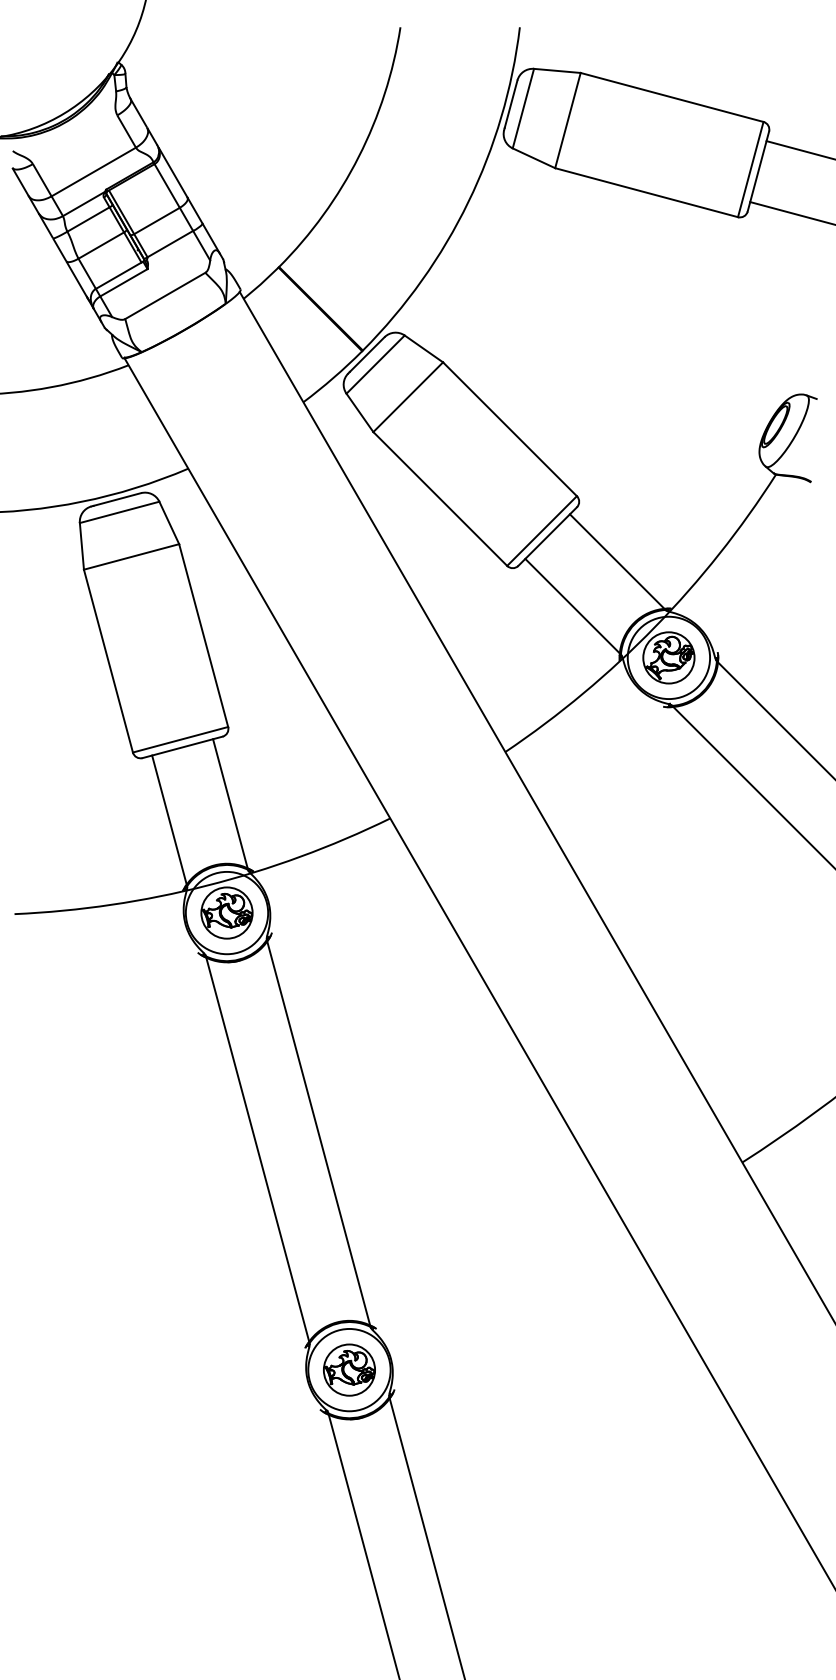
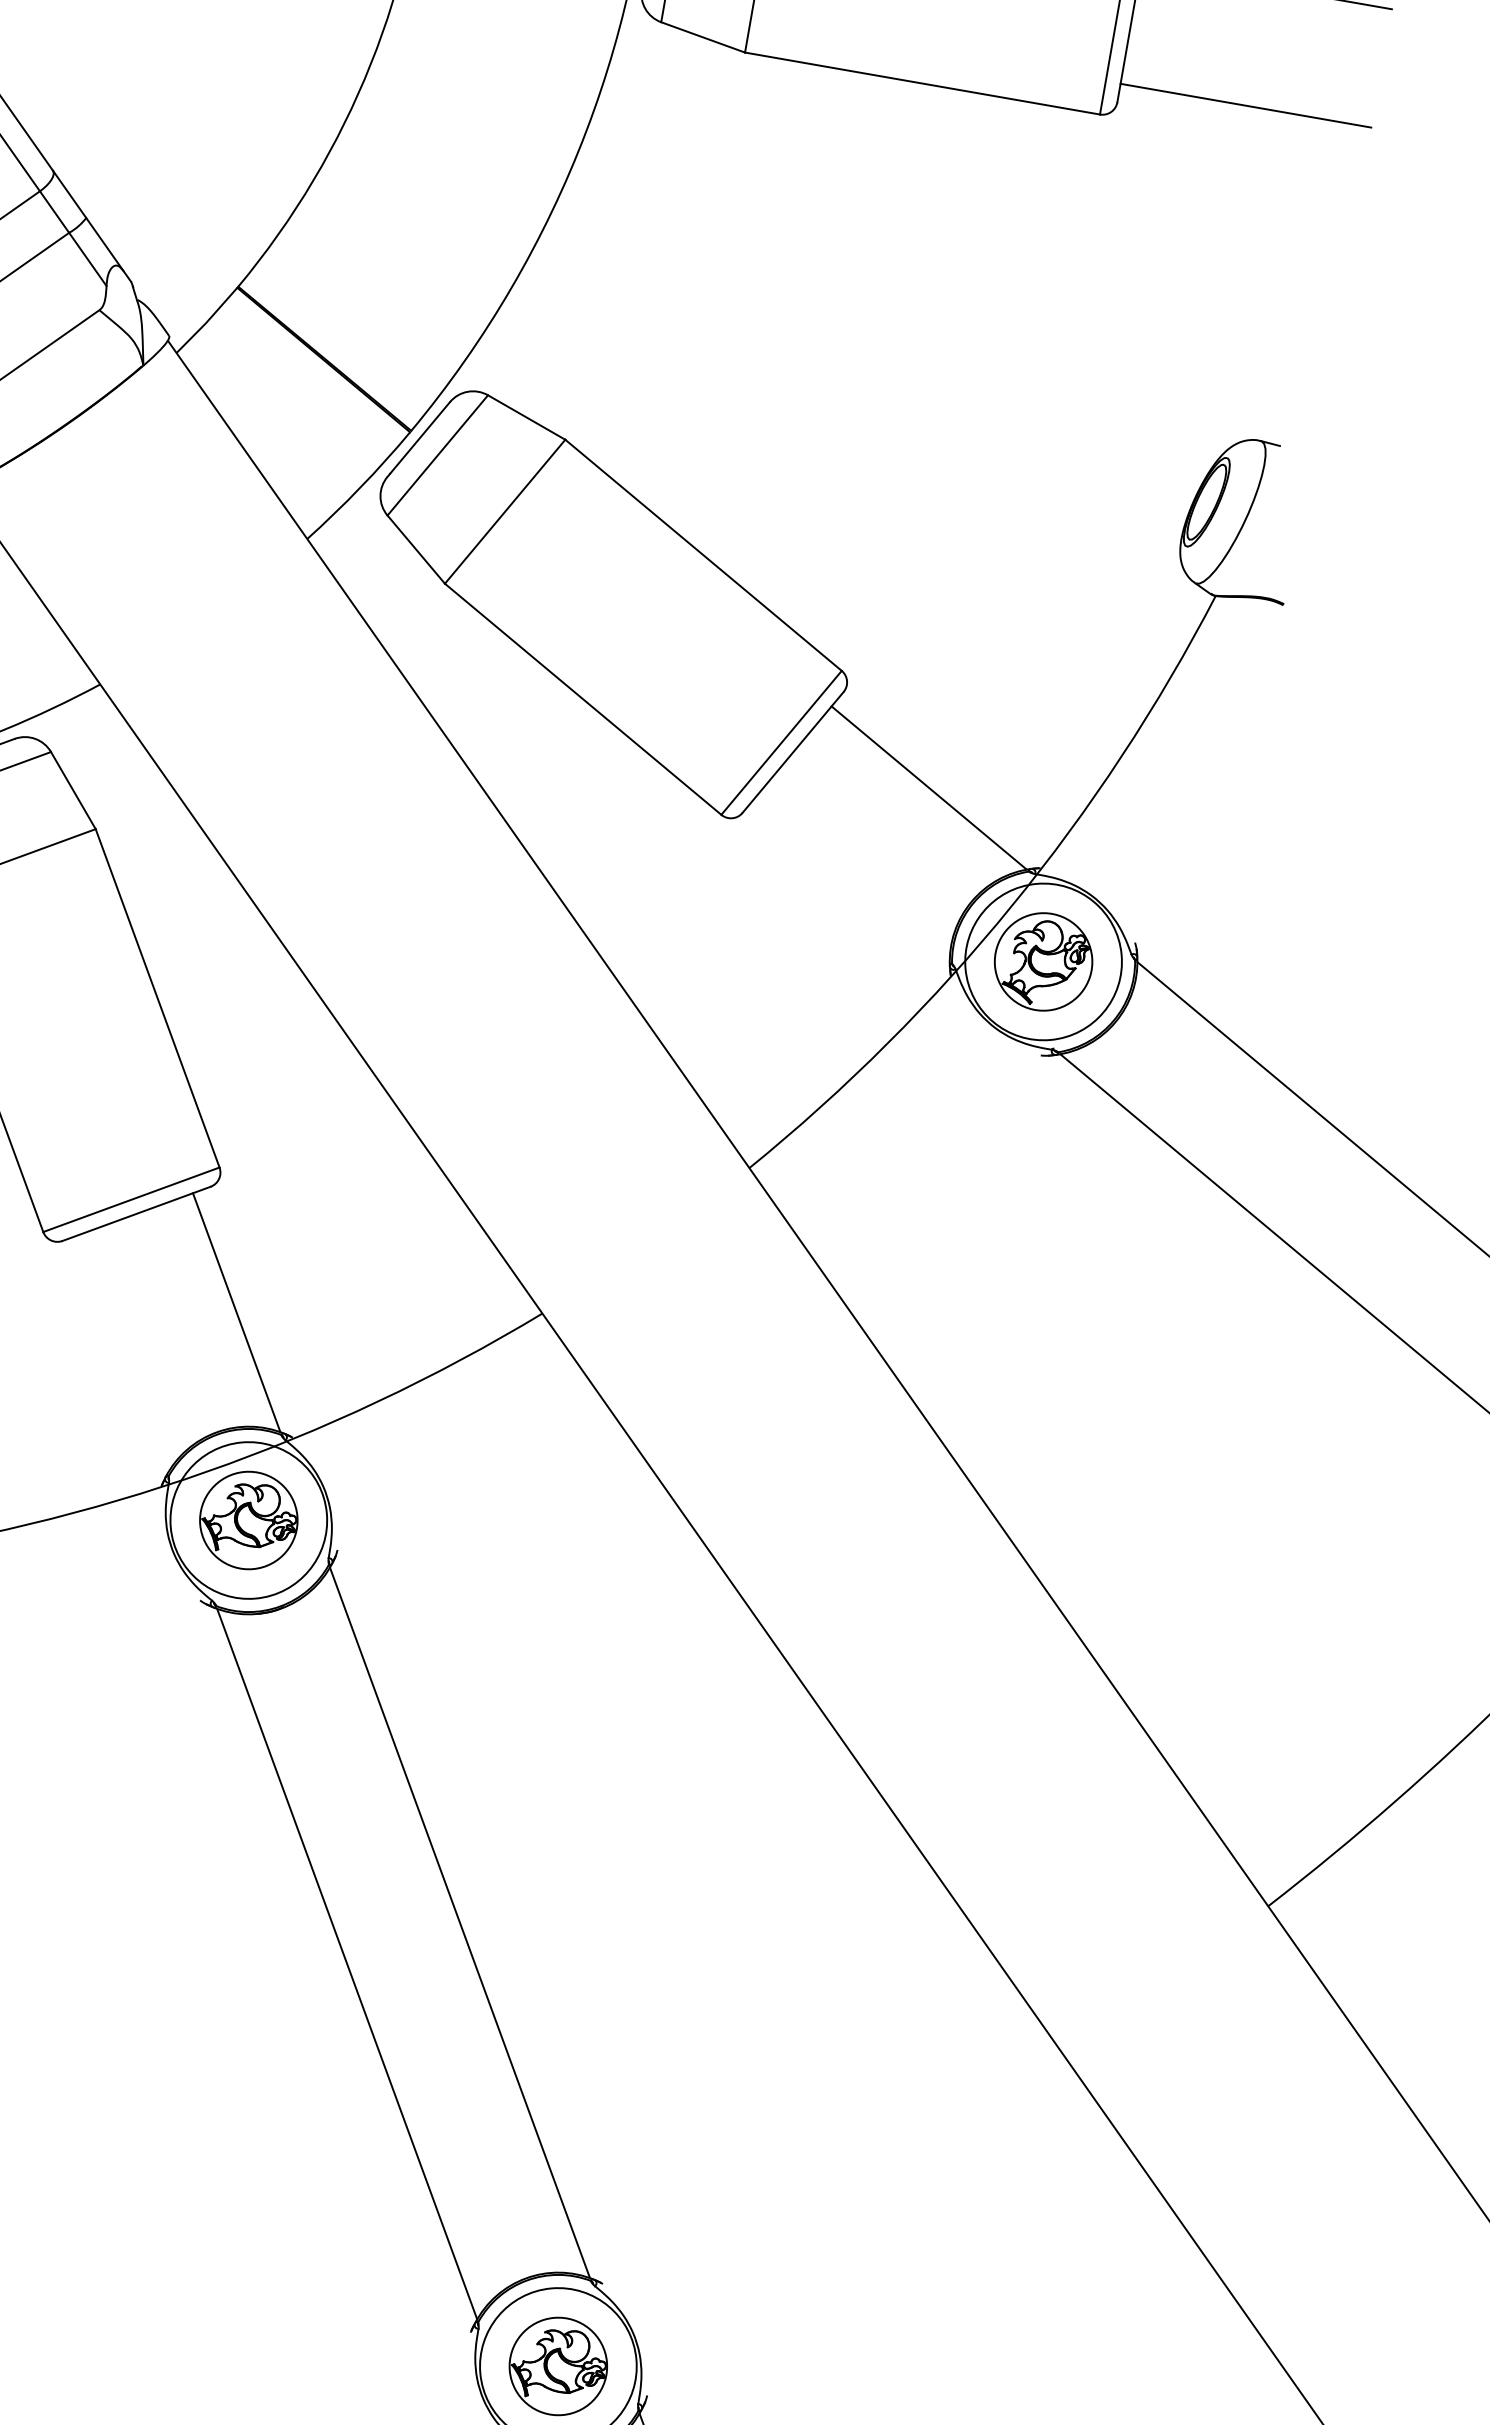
line: (572, 605) -> (851, 878), removed
line: (169, 819) -> (123, 1352), removed

